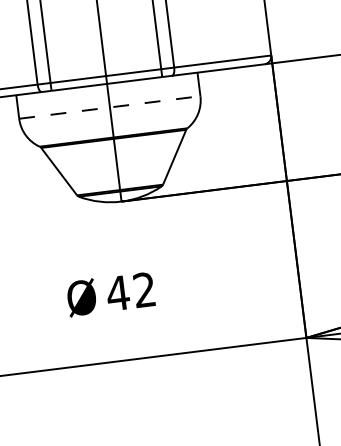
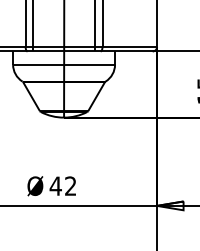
line: (110, 107) -> (64, 64), dashed -> solid
text: (110, 294) -> (51, 186), moved

